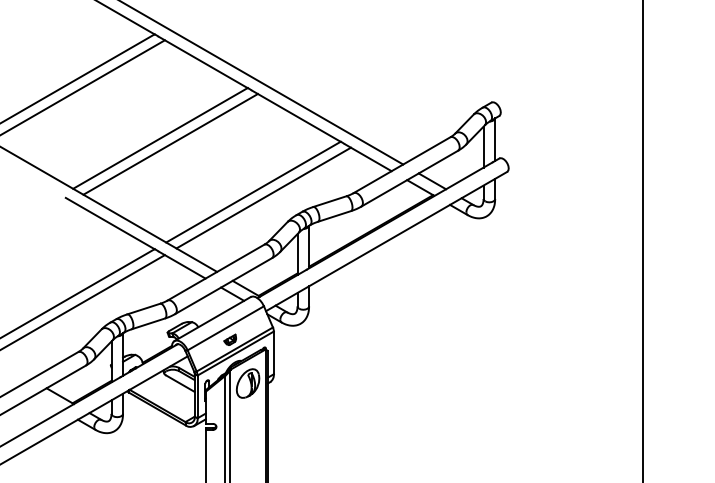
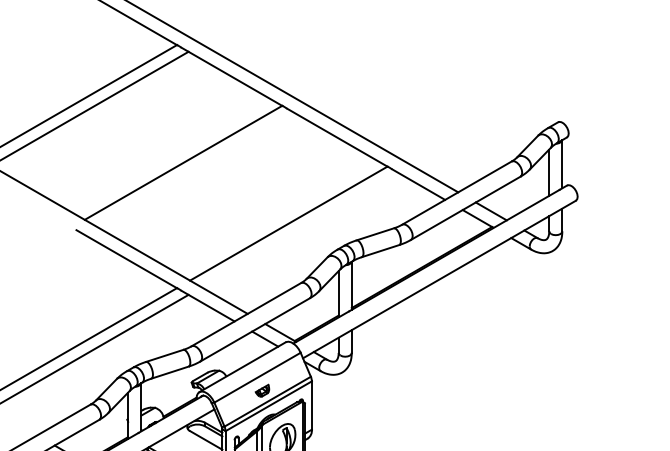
line: (170, 144) -> (194, 169), removed
line: (263, 197) -> (300, 229), removed

